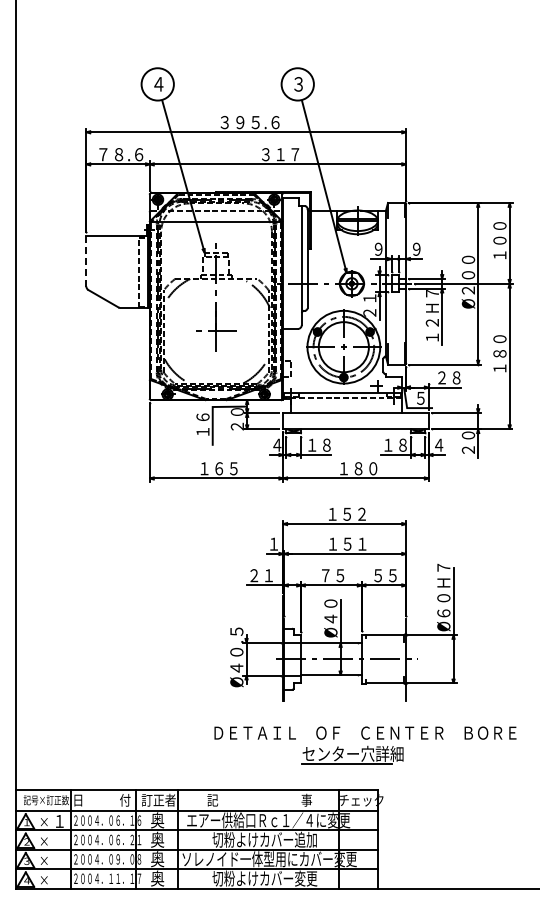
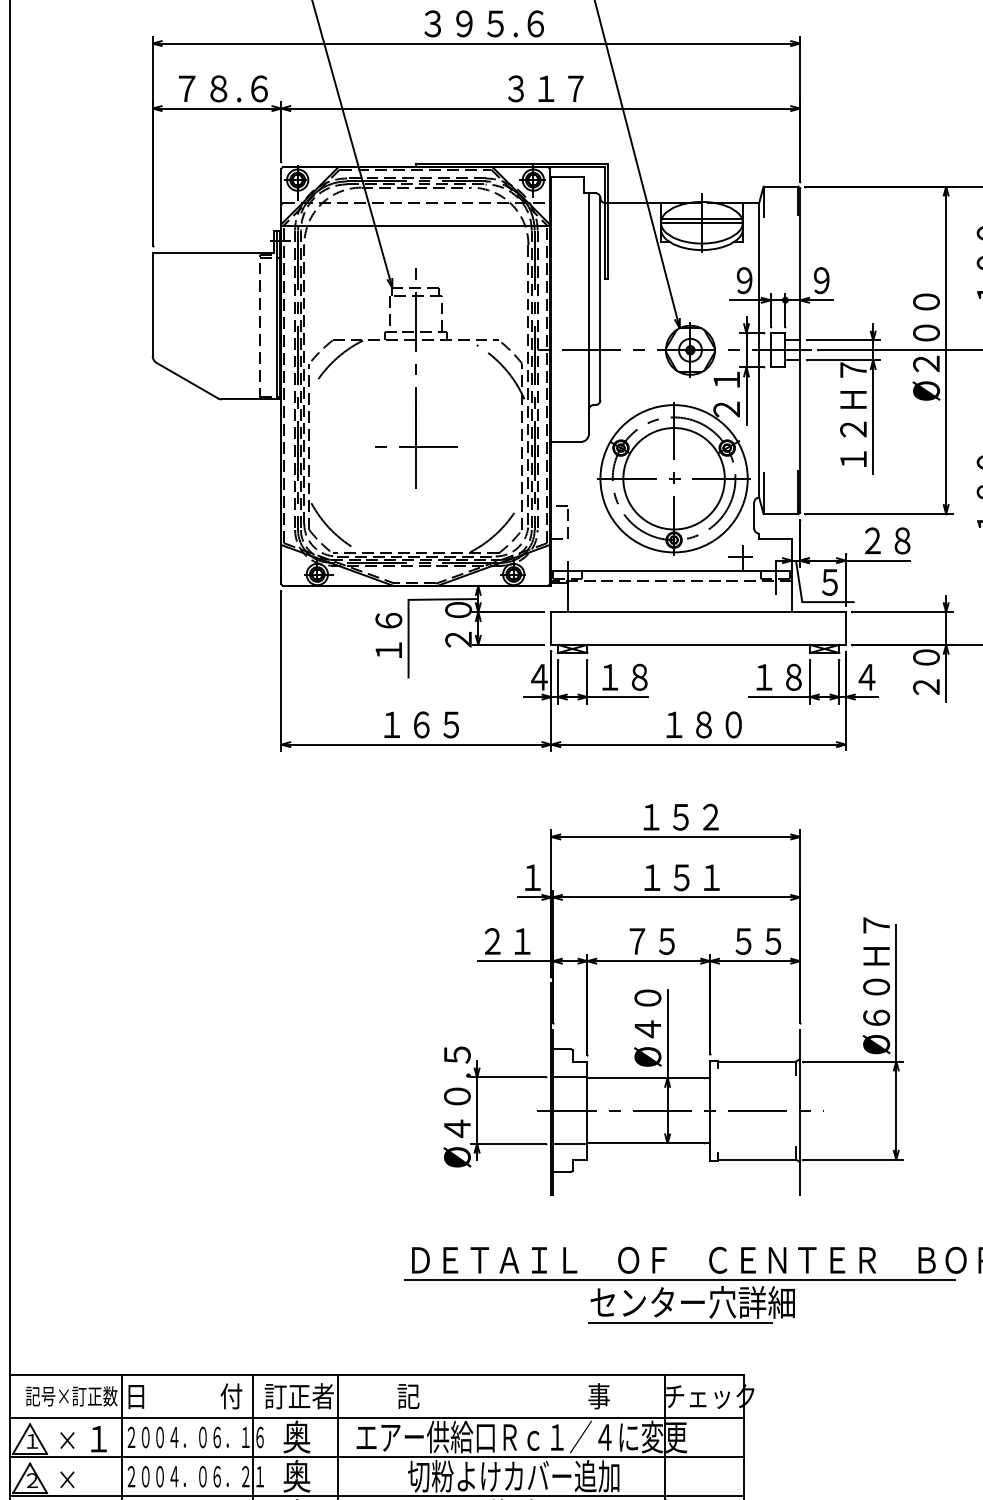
line: (86, 260) -> (152, 303), dashed -> solid
line: (346, 742) -> (679, 1279), added

